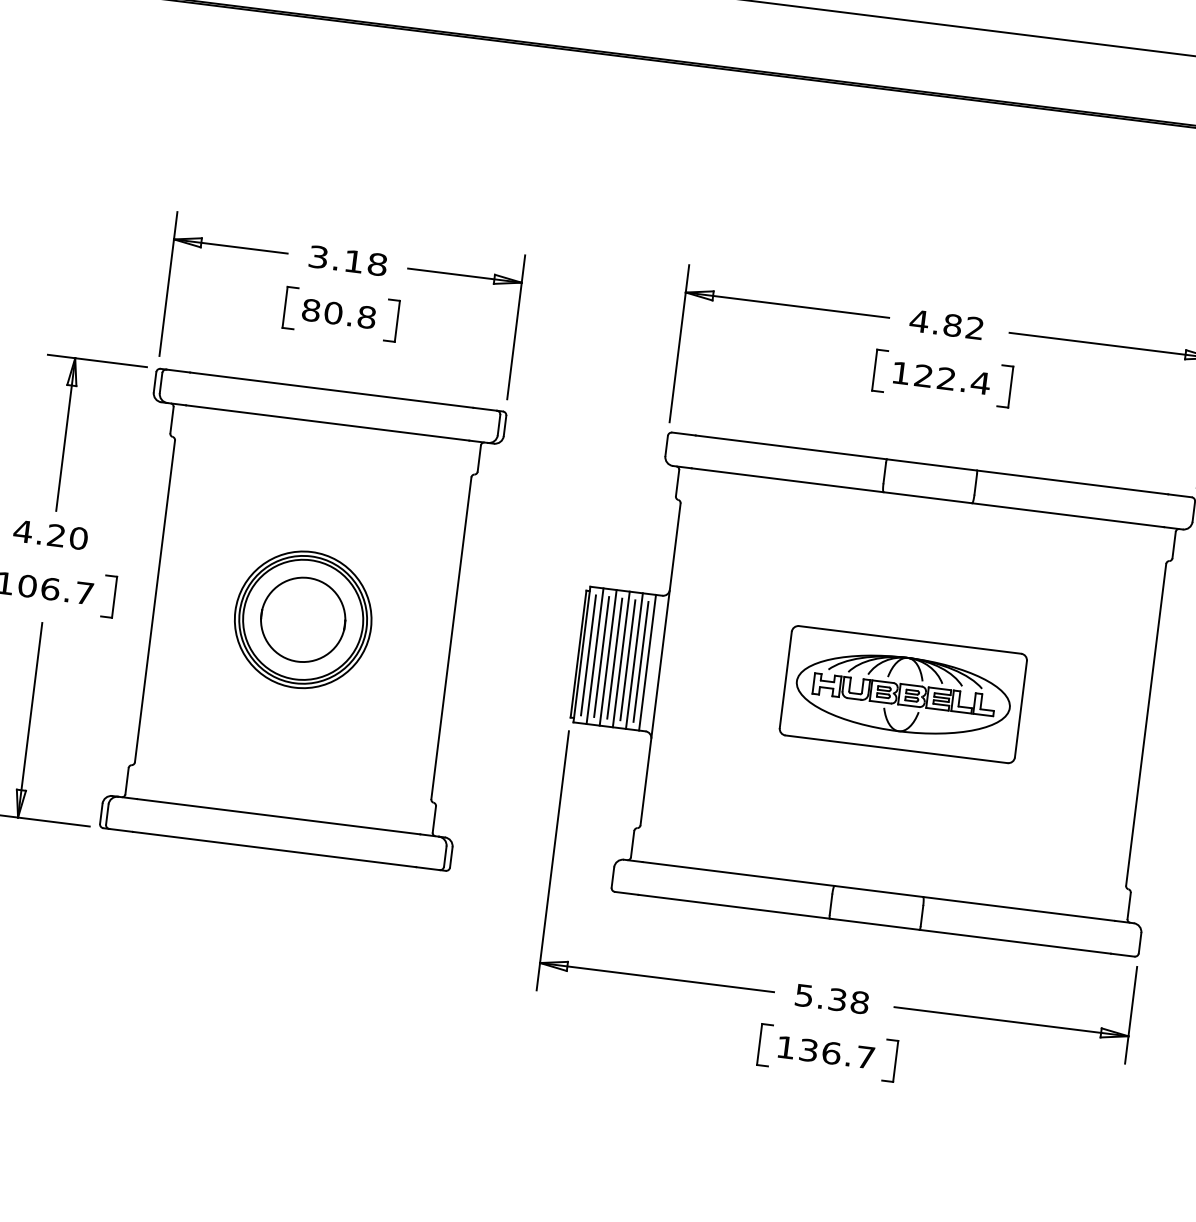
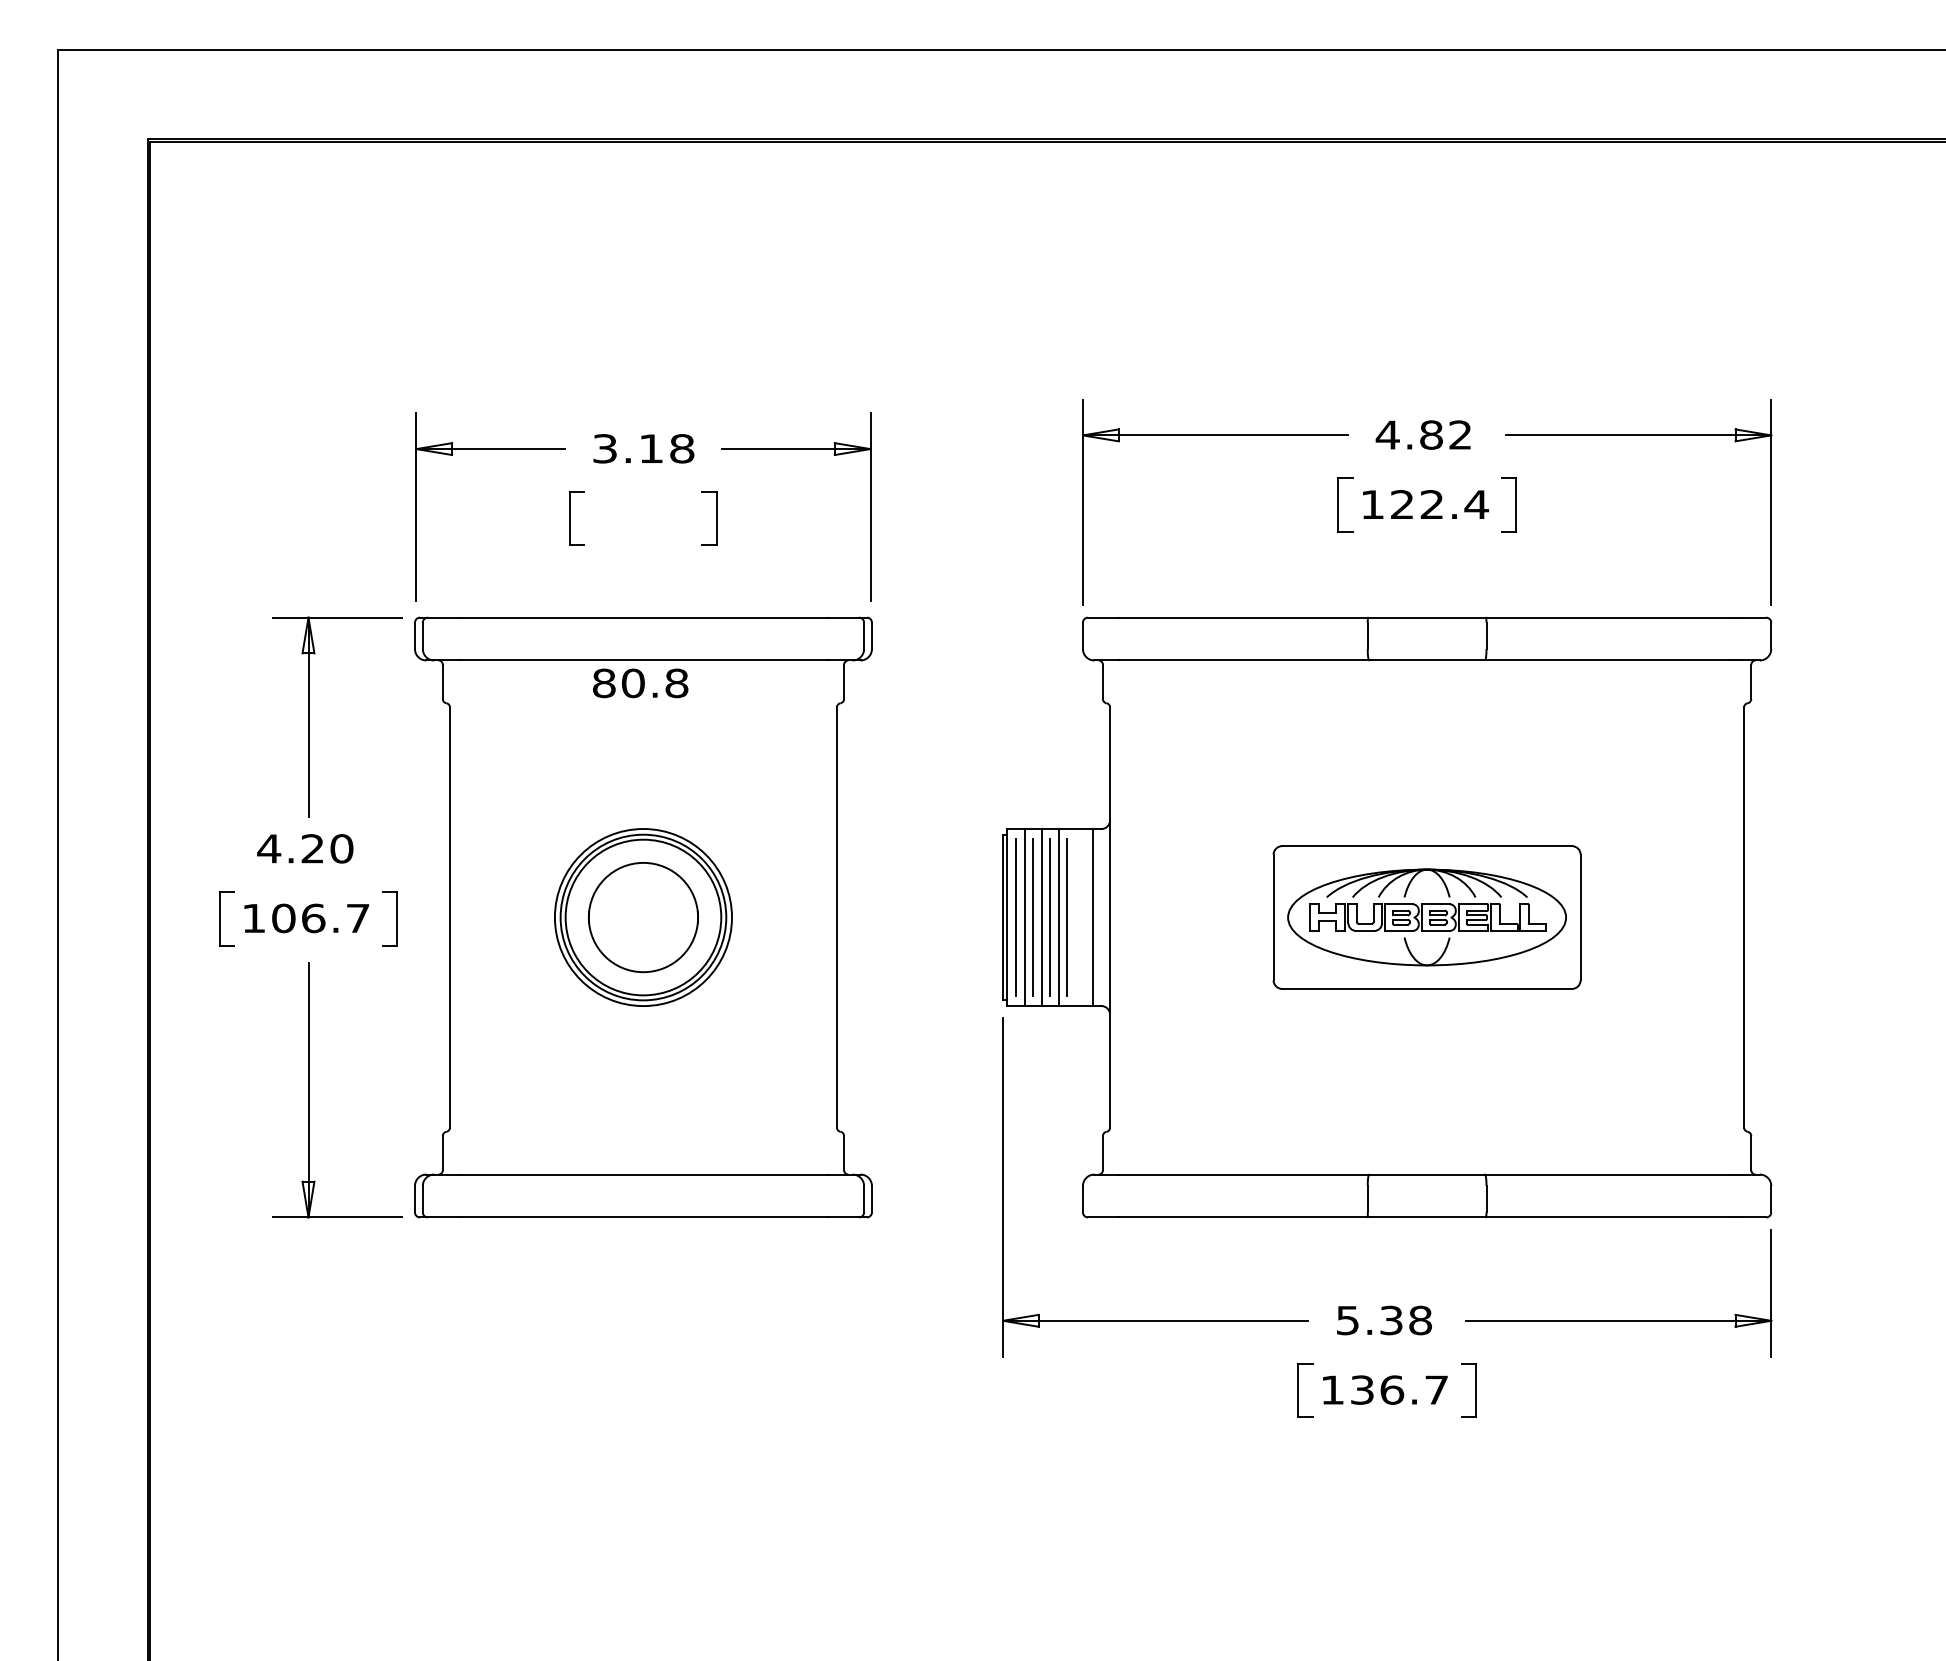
text: (338, 313) -> (640, 683), moved
line: (634, 661) -> (1075, 917), removed
line: (640, 661) -> (1084, 917), removed

